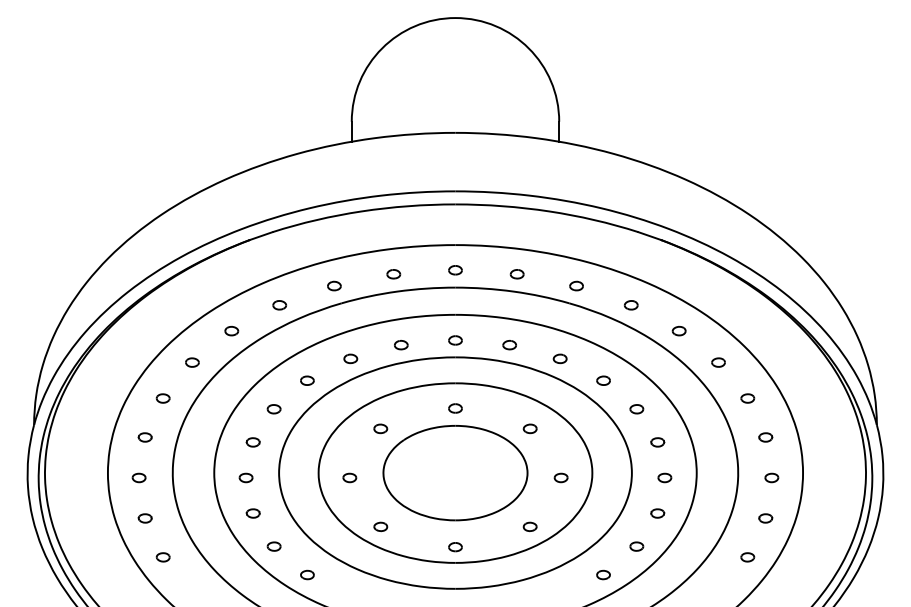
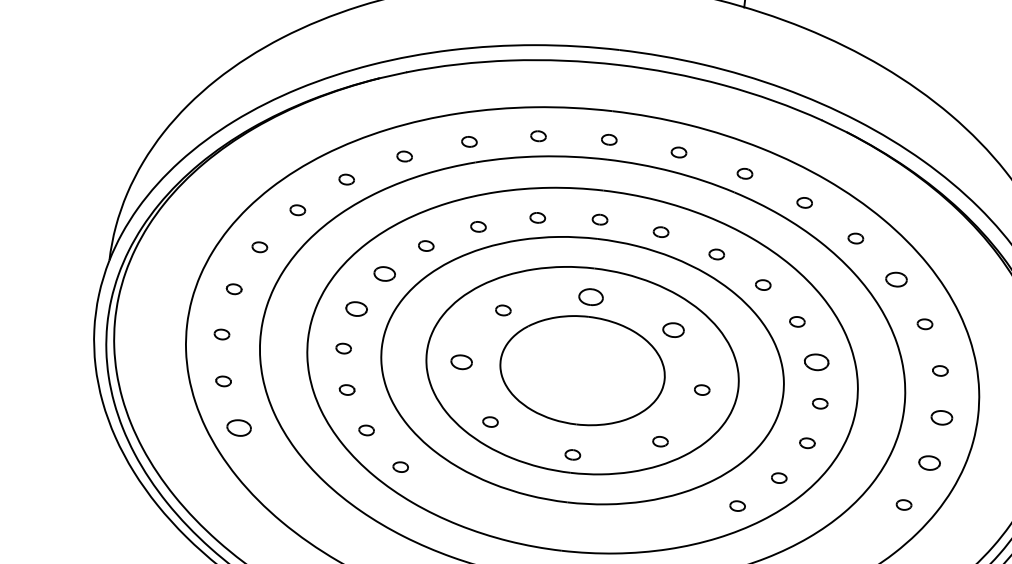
part: (718, 362) -> (896, 279), size x1.4
part: (455, 408) -> (591, 297), size x1.6
part: (273, 409) -> (383, 274), size x1.4
part: (529, 428) -> (672, 329), size x1.4
part: (252, 442) -> (355, 309), size x1.4
part: (657, 442) -> (816, 362), size x1.6
part: (349, 477) -> (461, 361), size x1.4
part: (771, 477) -> (941, 417), size x1.4
part: (765, 518) -> (929, 463), size x1.4
part: (162, 557) -> (238, 428), size x1.6

